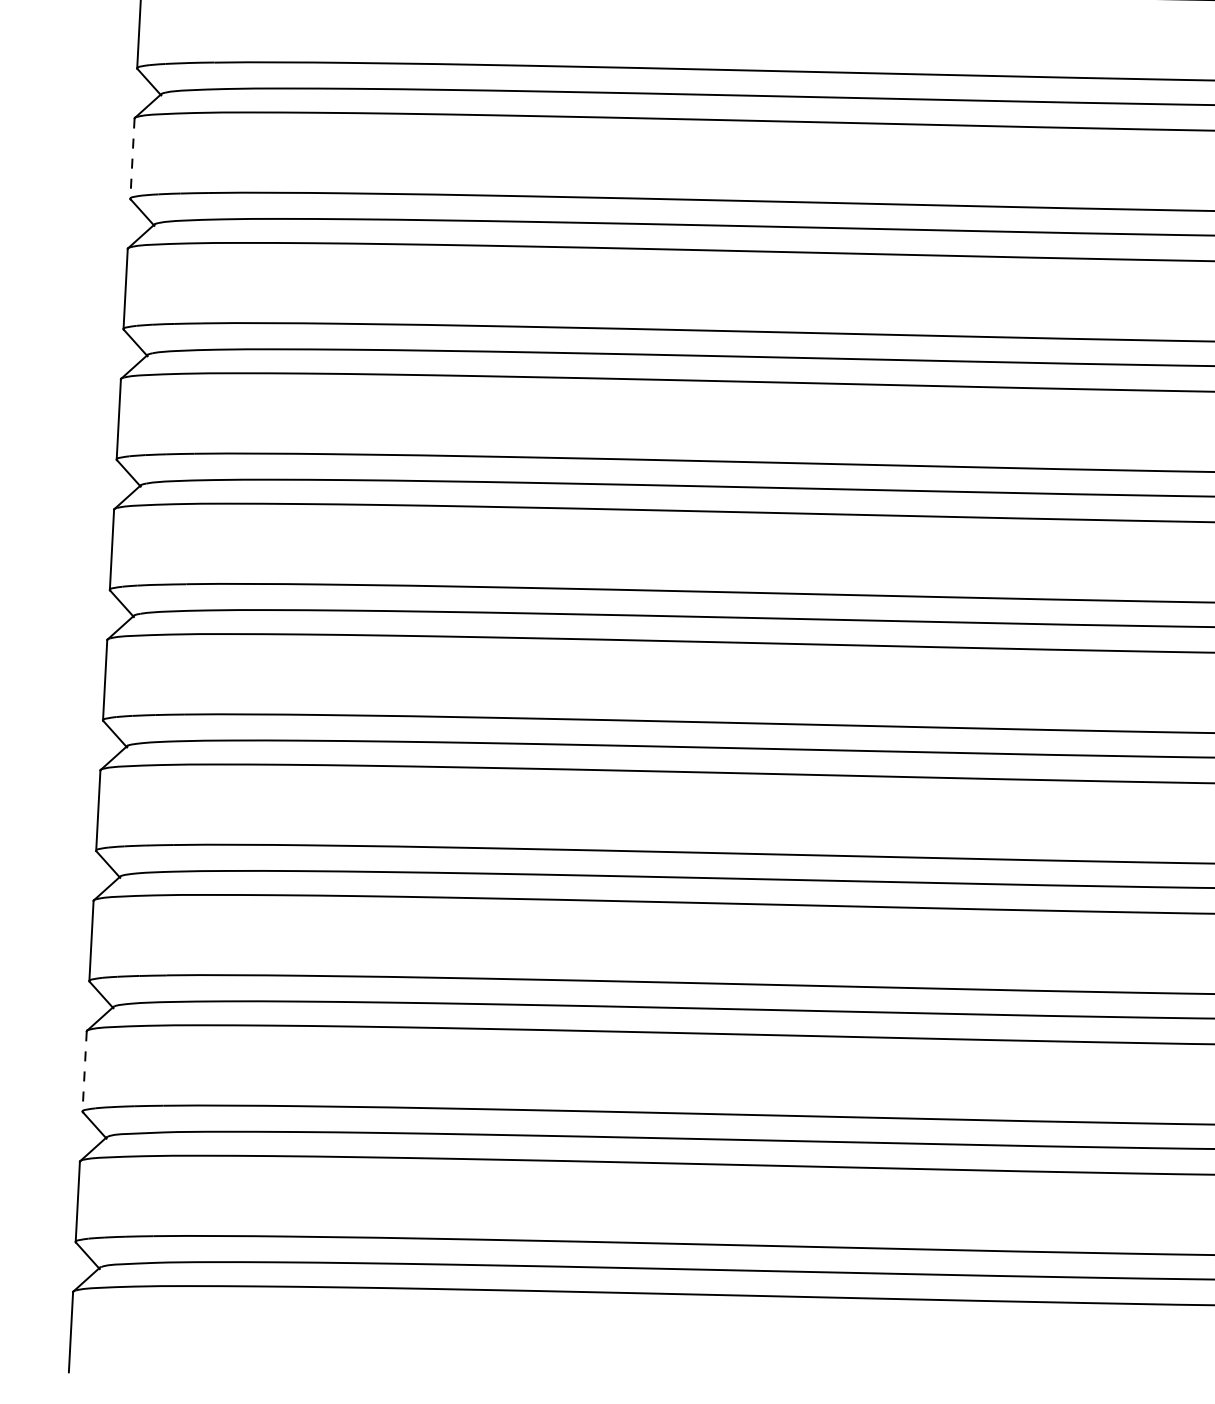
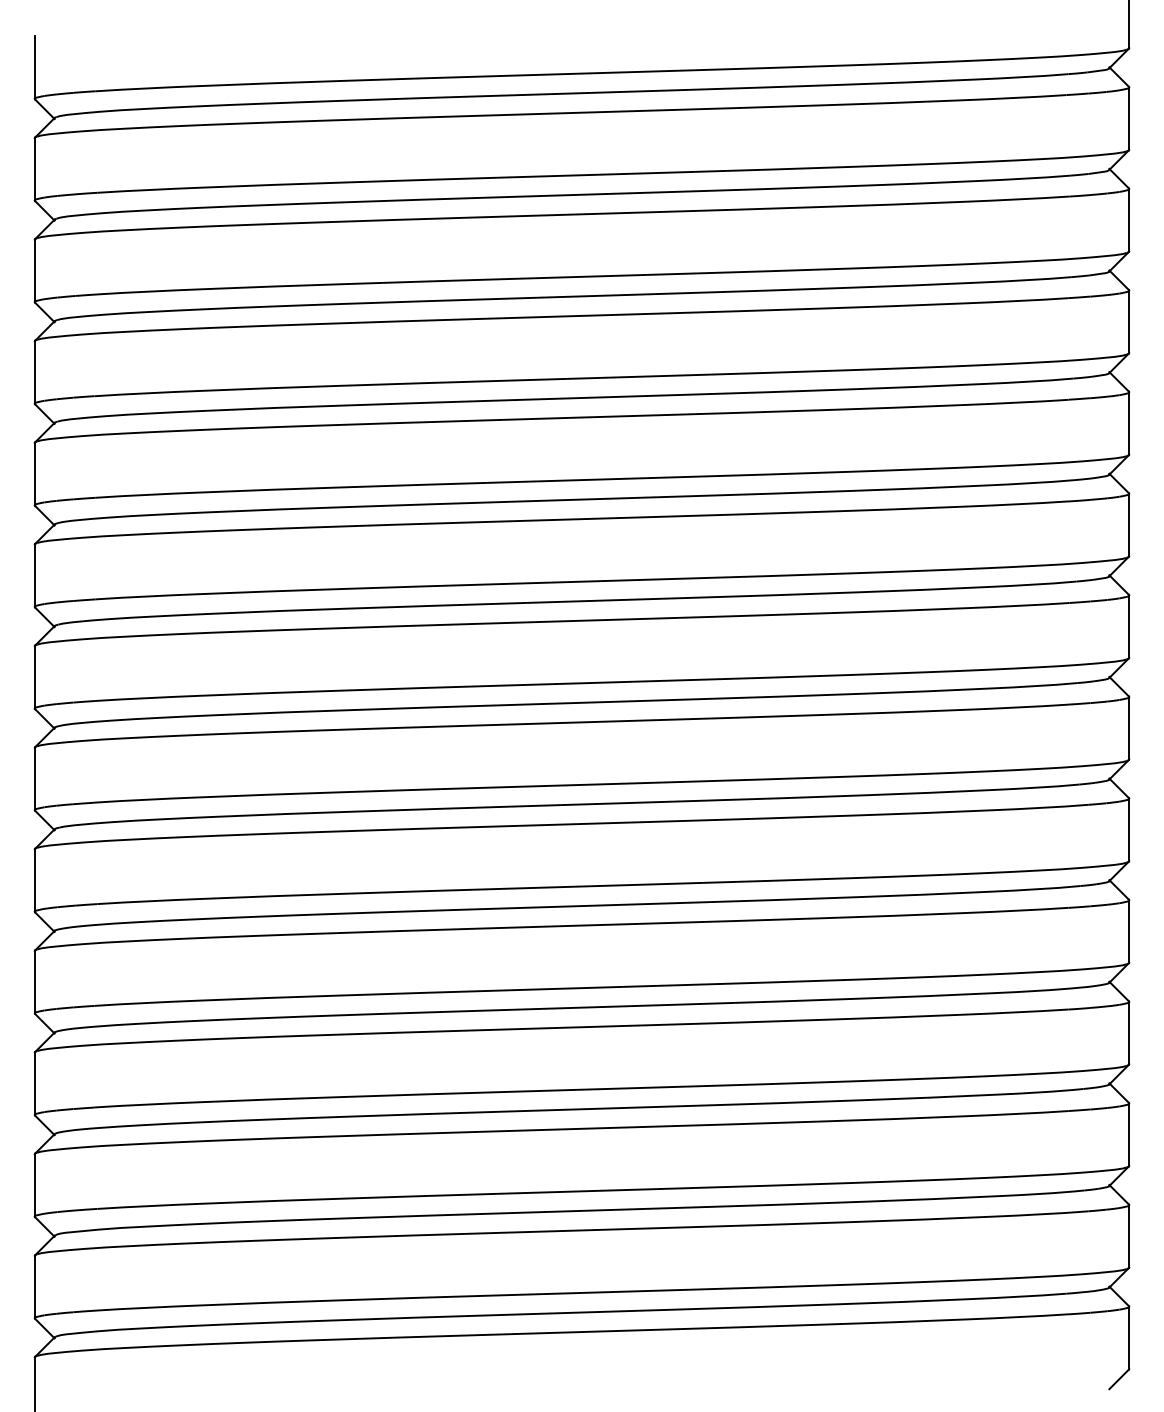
line: (132, 159) -> (34, 474), dashed -> solid
line: (84, 1071) -> (34, 1185), dashed -> solid

